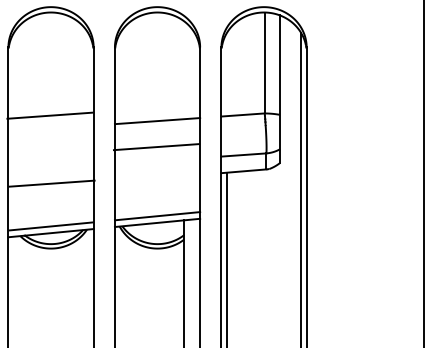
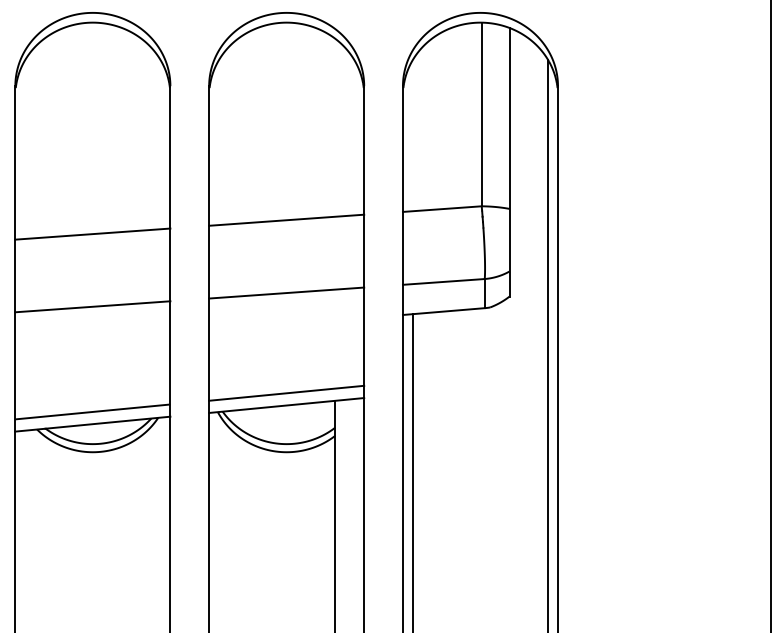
line: (49, 115) -> (91, 233), moved
line: (156, 147) -> (286, 293), moved
line: (51, 183) -> (91, 306), moved

